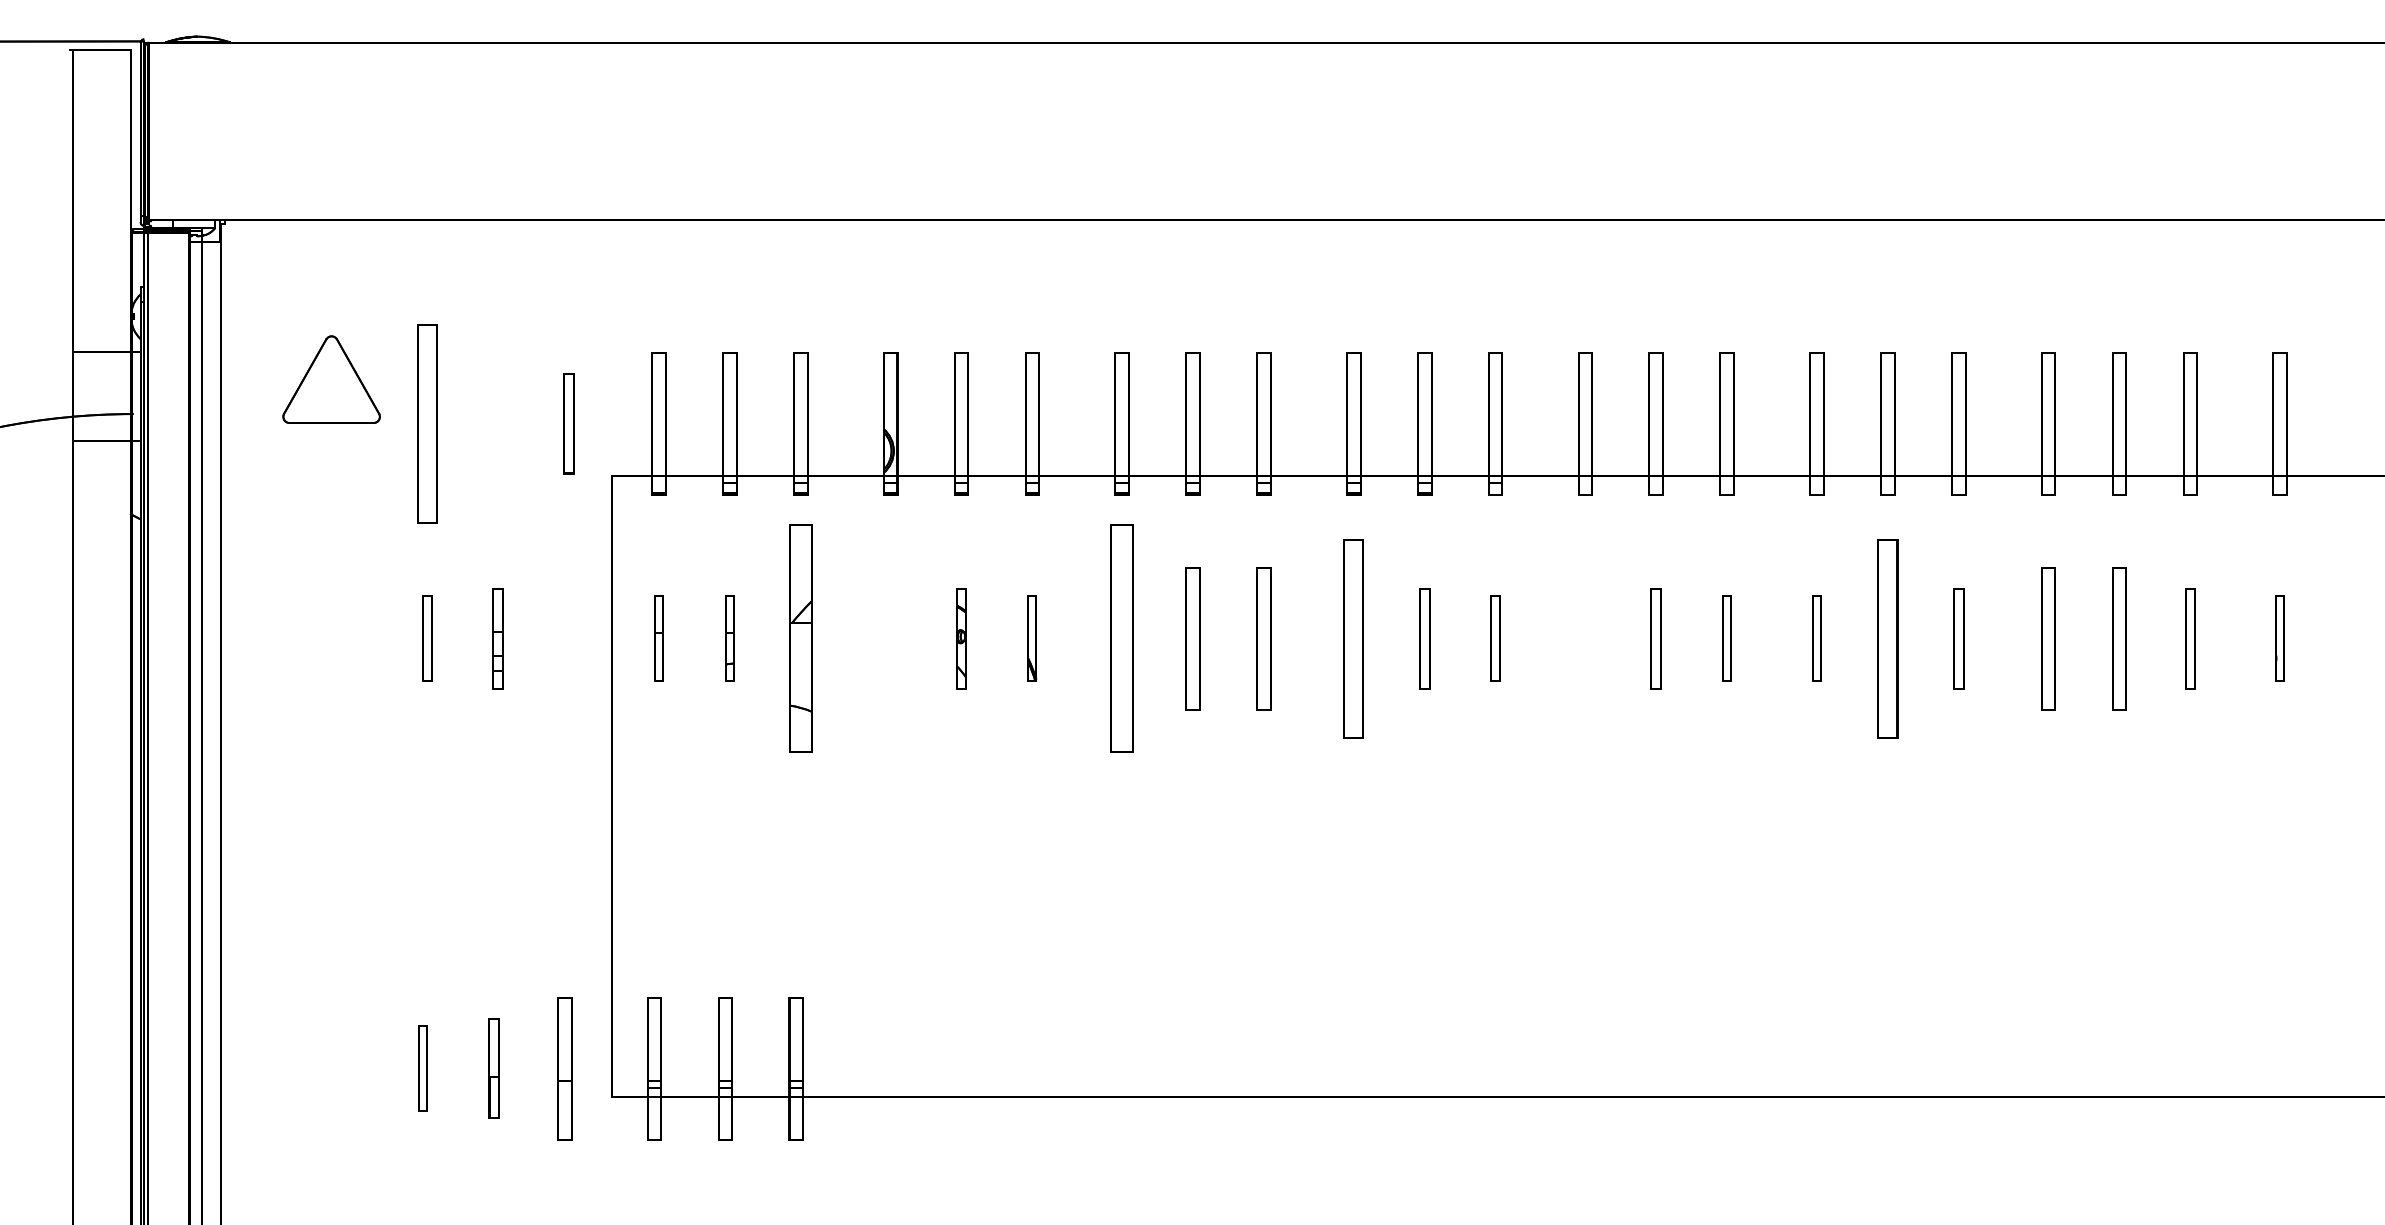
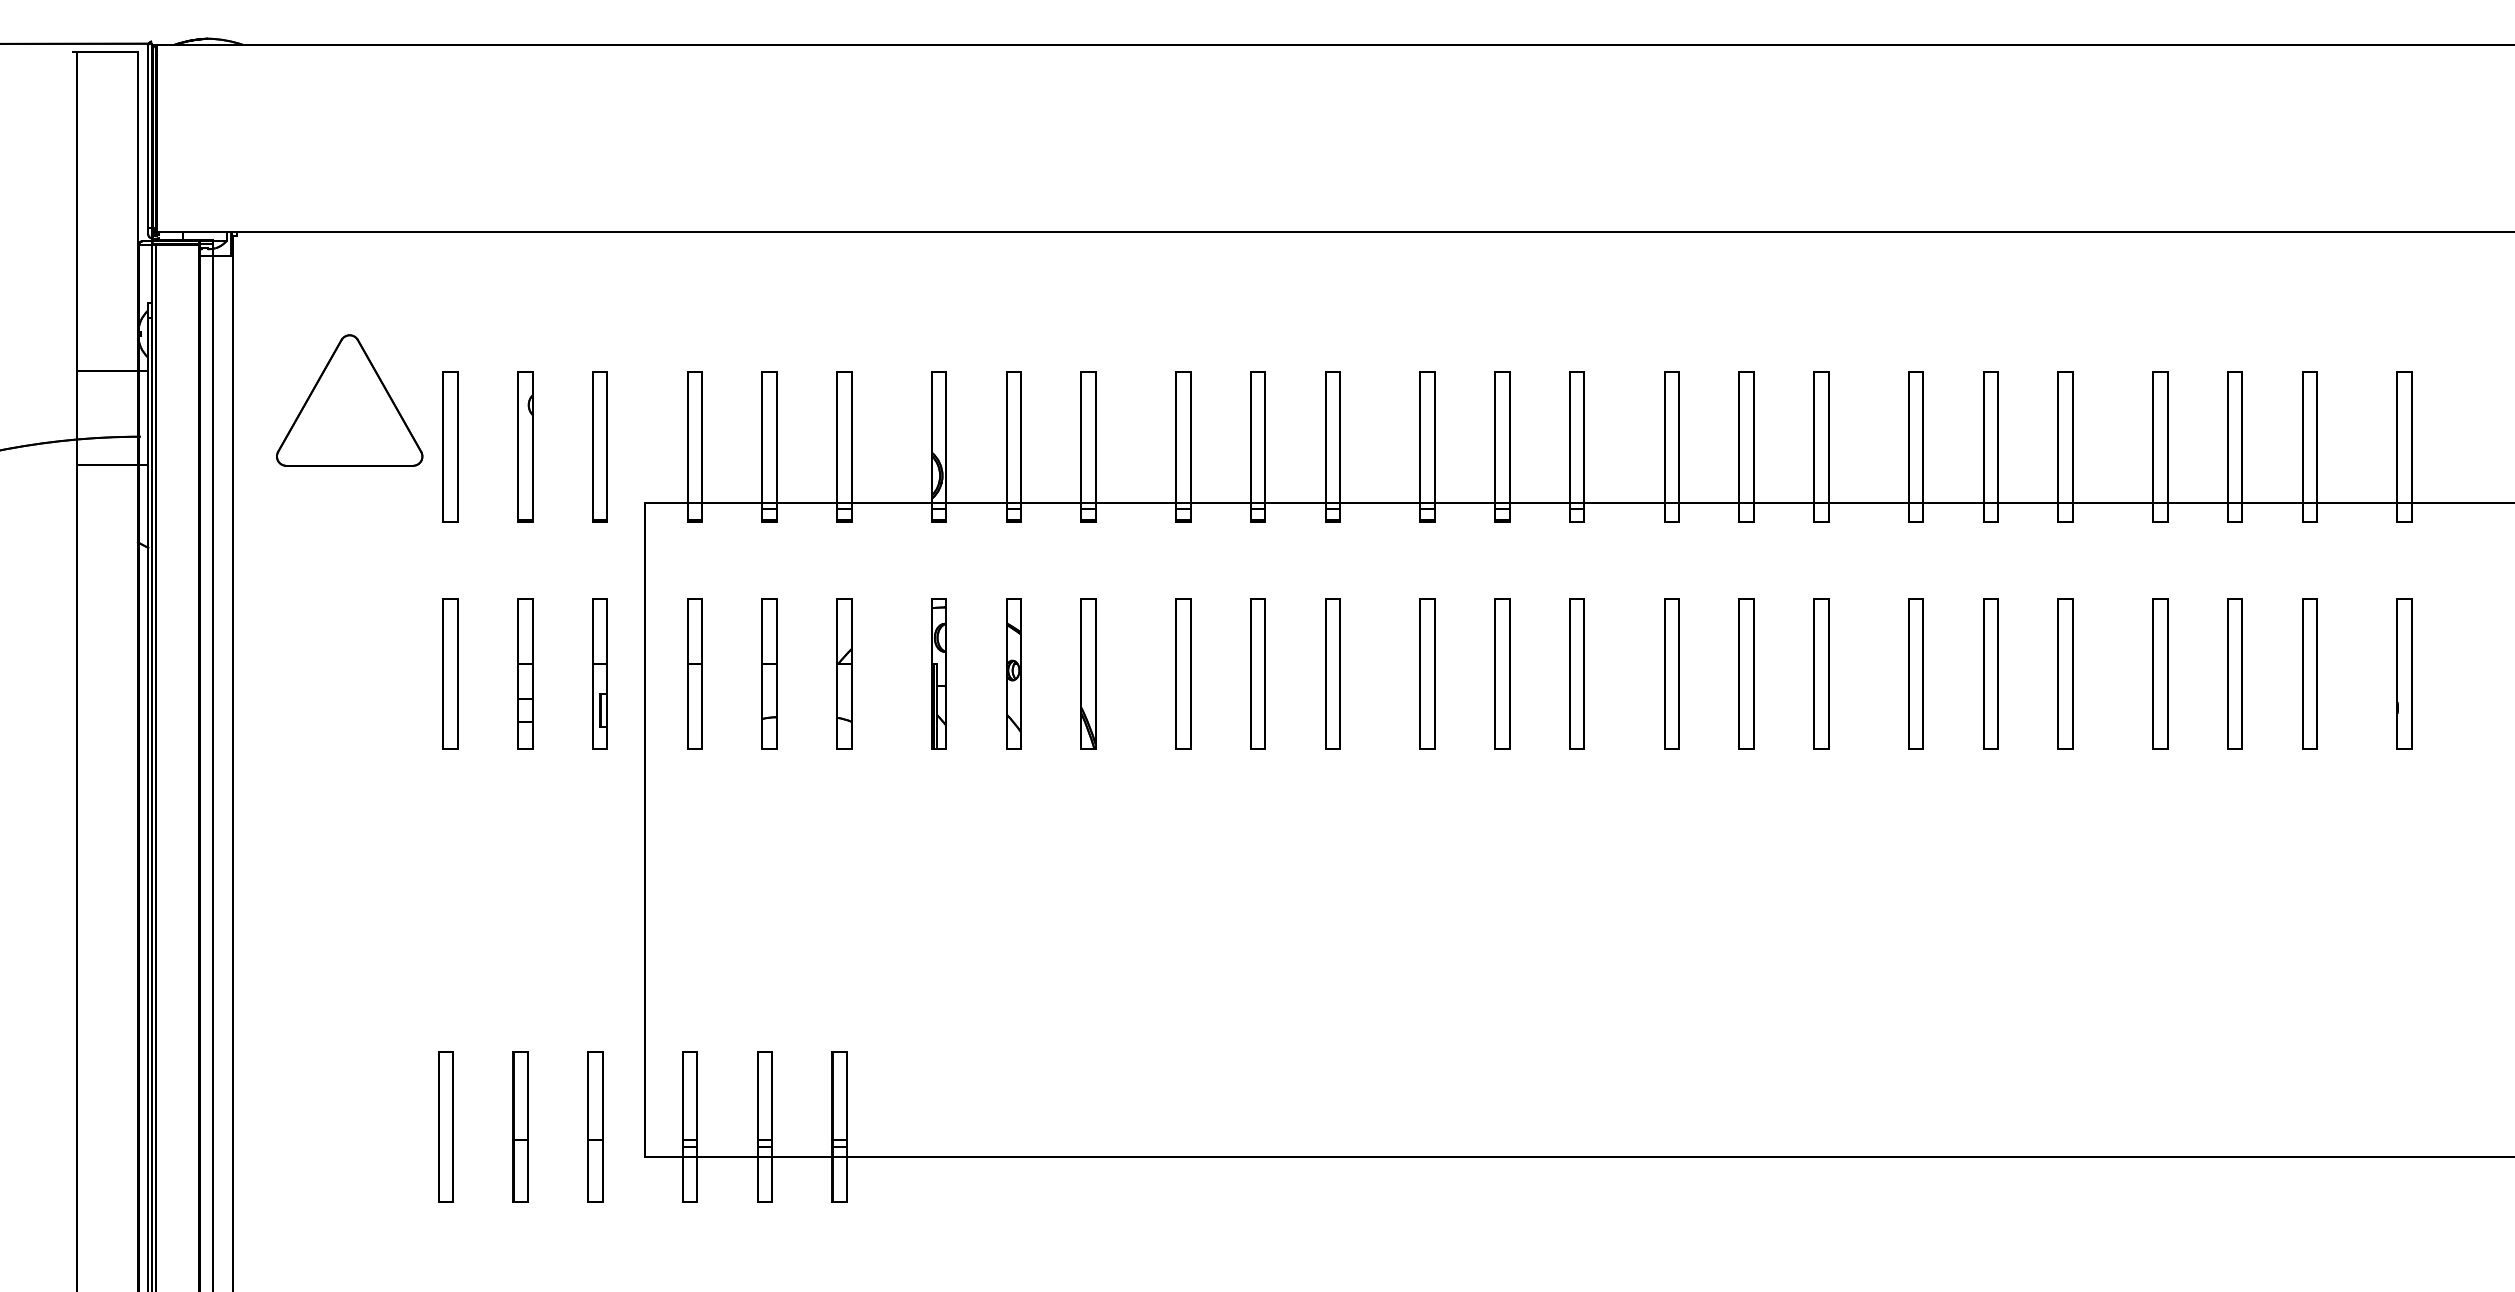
part: (331, 379) -> (349, 400), size x1.43
part: (427, 423) -> (450, 446), size x0.71
part: (497, 423) -> (524, 446), added
part: (568, 423) -> (599, 446), size x1.43
part: (427, 638) -> (450, 673), size x1.67
part: (497, 638) -> (524, 673), size x1.43
part: (568, 638) -> (599, 673), added
part: (658, 638) -> (694, 673), size x1.67
part: (729, 638) -> (769, 673), size x1.67
part: (800, 638) -> (844, 673), size x0.62
part: (890, 638) -> (939, 673), added
part: (961, 638) -> (1013, 673), size x1.43
part: (1031, 638) -> (1087, 673), size x1.67
part: (1121, 638) -> (1182, 673), size x0.62
part: (1353, 638) -> (1427, 673), size x0.71
part: (1424, 638) -> (1502, 673), size x1.43
part: (1495, 638) -> (1577, 673), size x1.67
part: (1585, 638) -> (1671, 673), added
part: (1655, 638) -> (1745, 673), size x1.43
part: (1726, 638) -> (1820, 673), size x1.67
part: (1816, 638) -> (1915, 673), size x1.67
part: (1887, 638) -> (1990, 673), size x0.71
part: (1958, 638) -> (2065, 673), size x1.43
part: (2190, 638) -> (2309, 673), size x1.43
part: (2279, 638) -> (2403, 673), size x1.67
part: (422, 1068) -> (445, 1126), size x1.67
part: (493, 1068) -> (520, 1126), size x1.43

